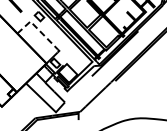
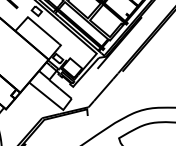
line: (38, 29) -> (36, 24), dashed -> solid

